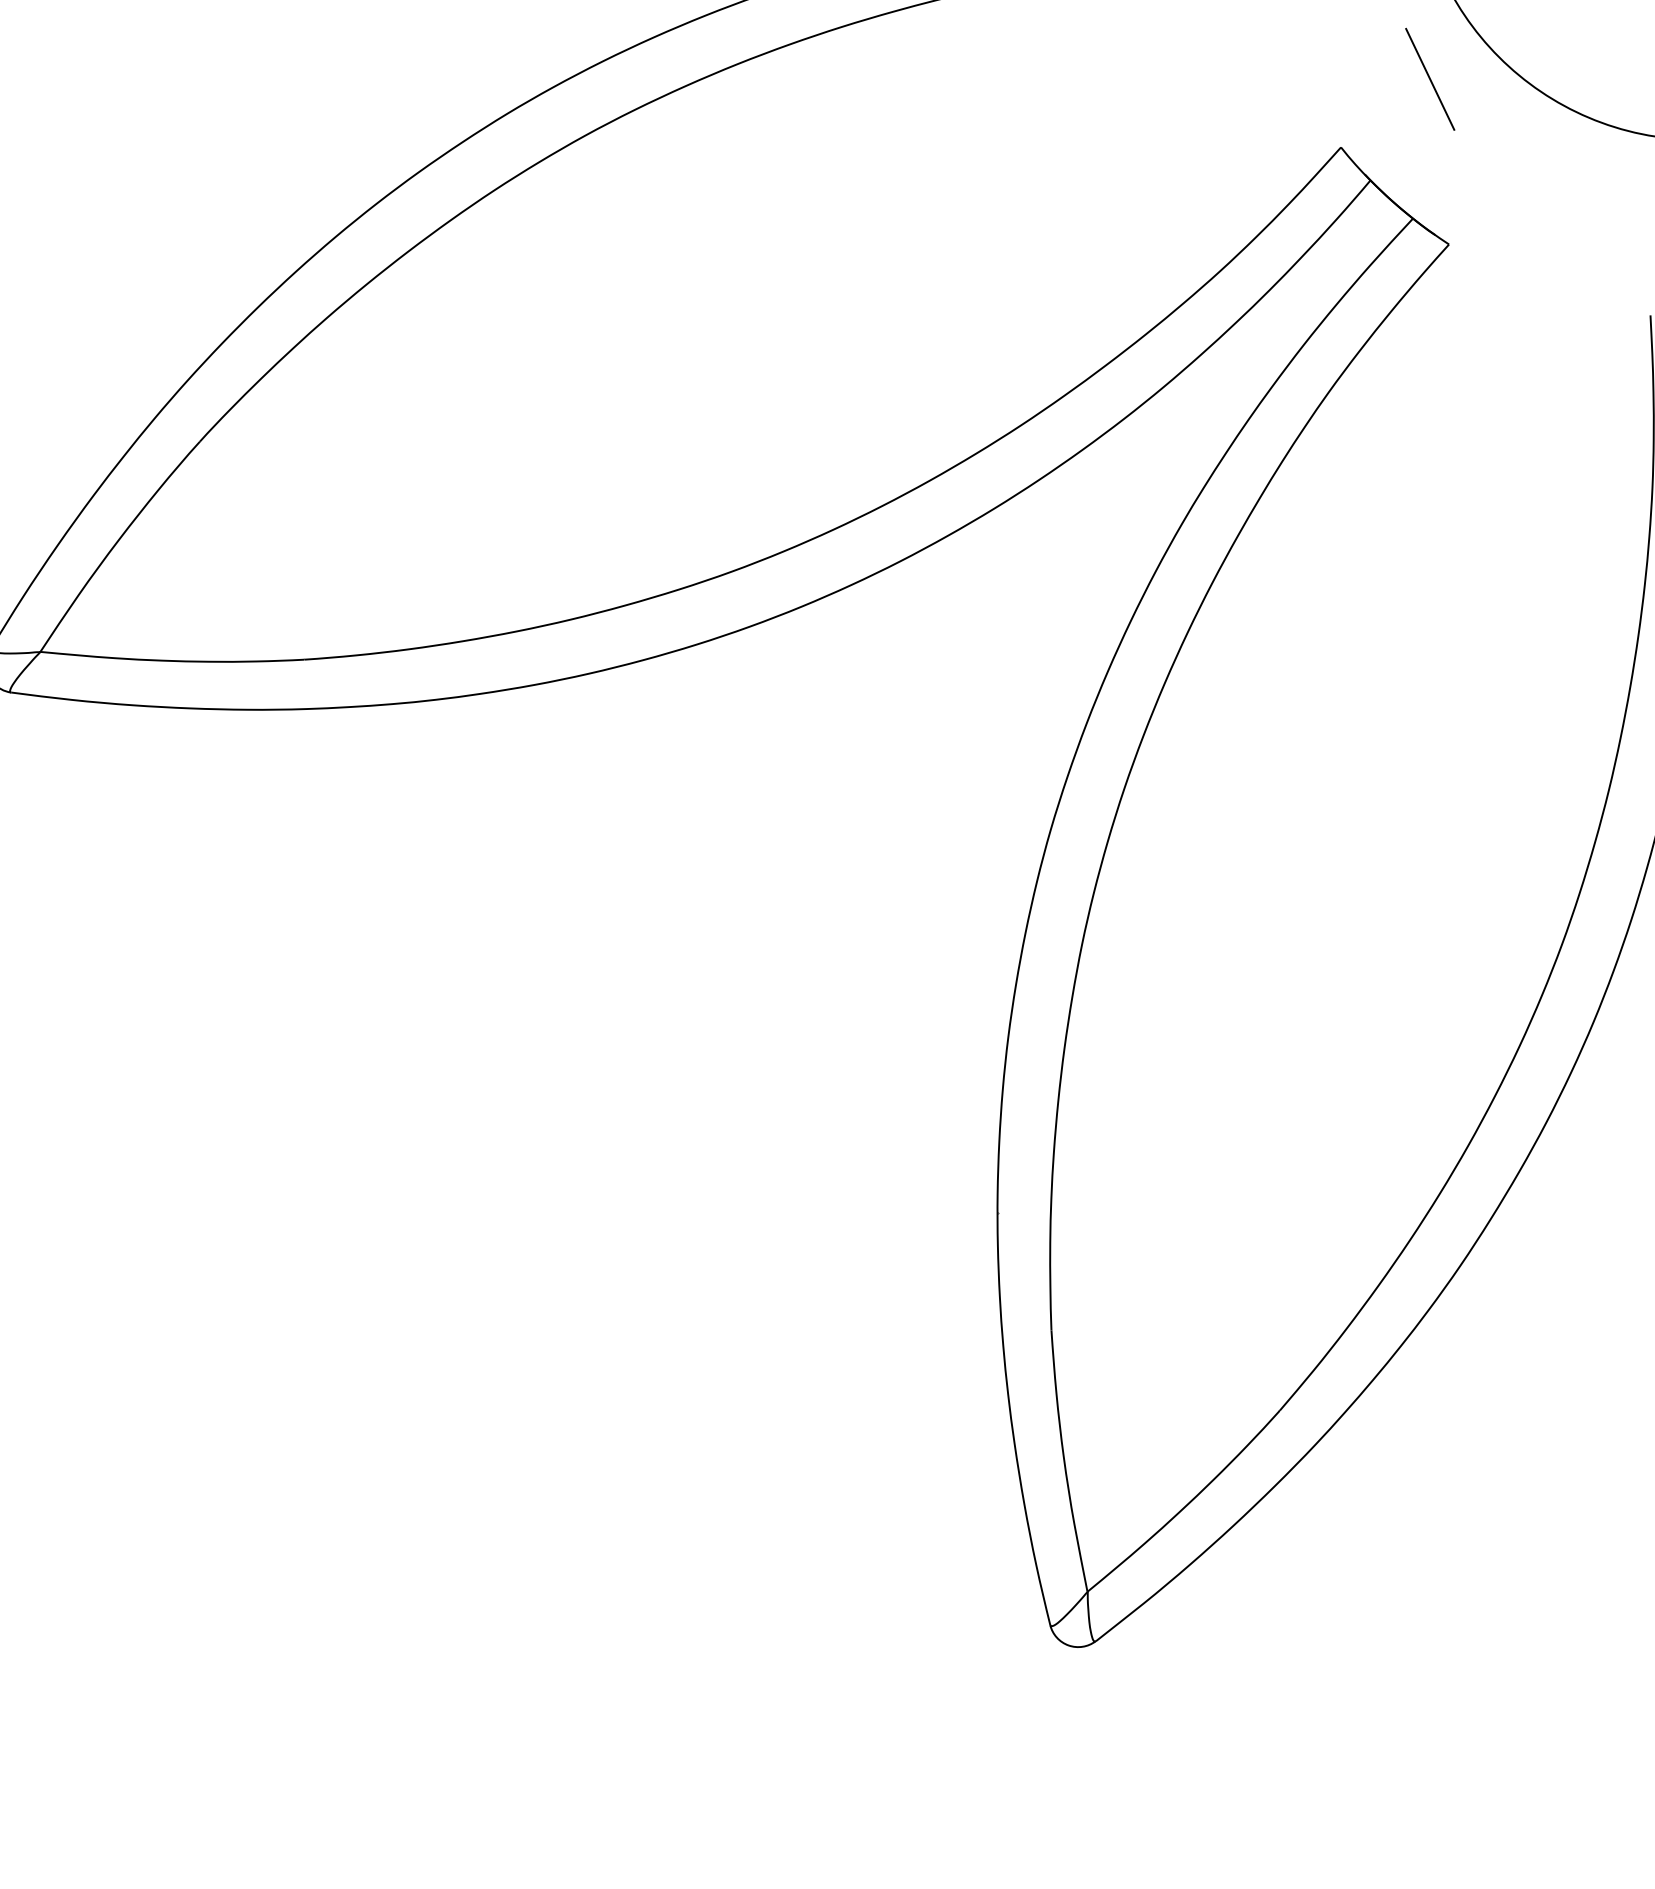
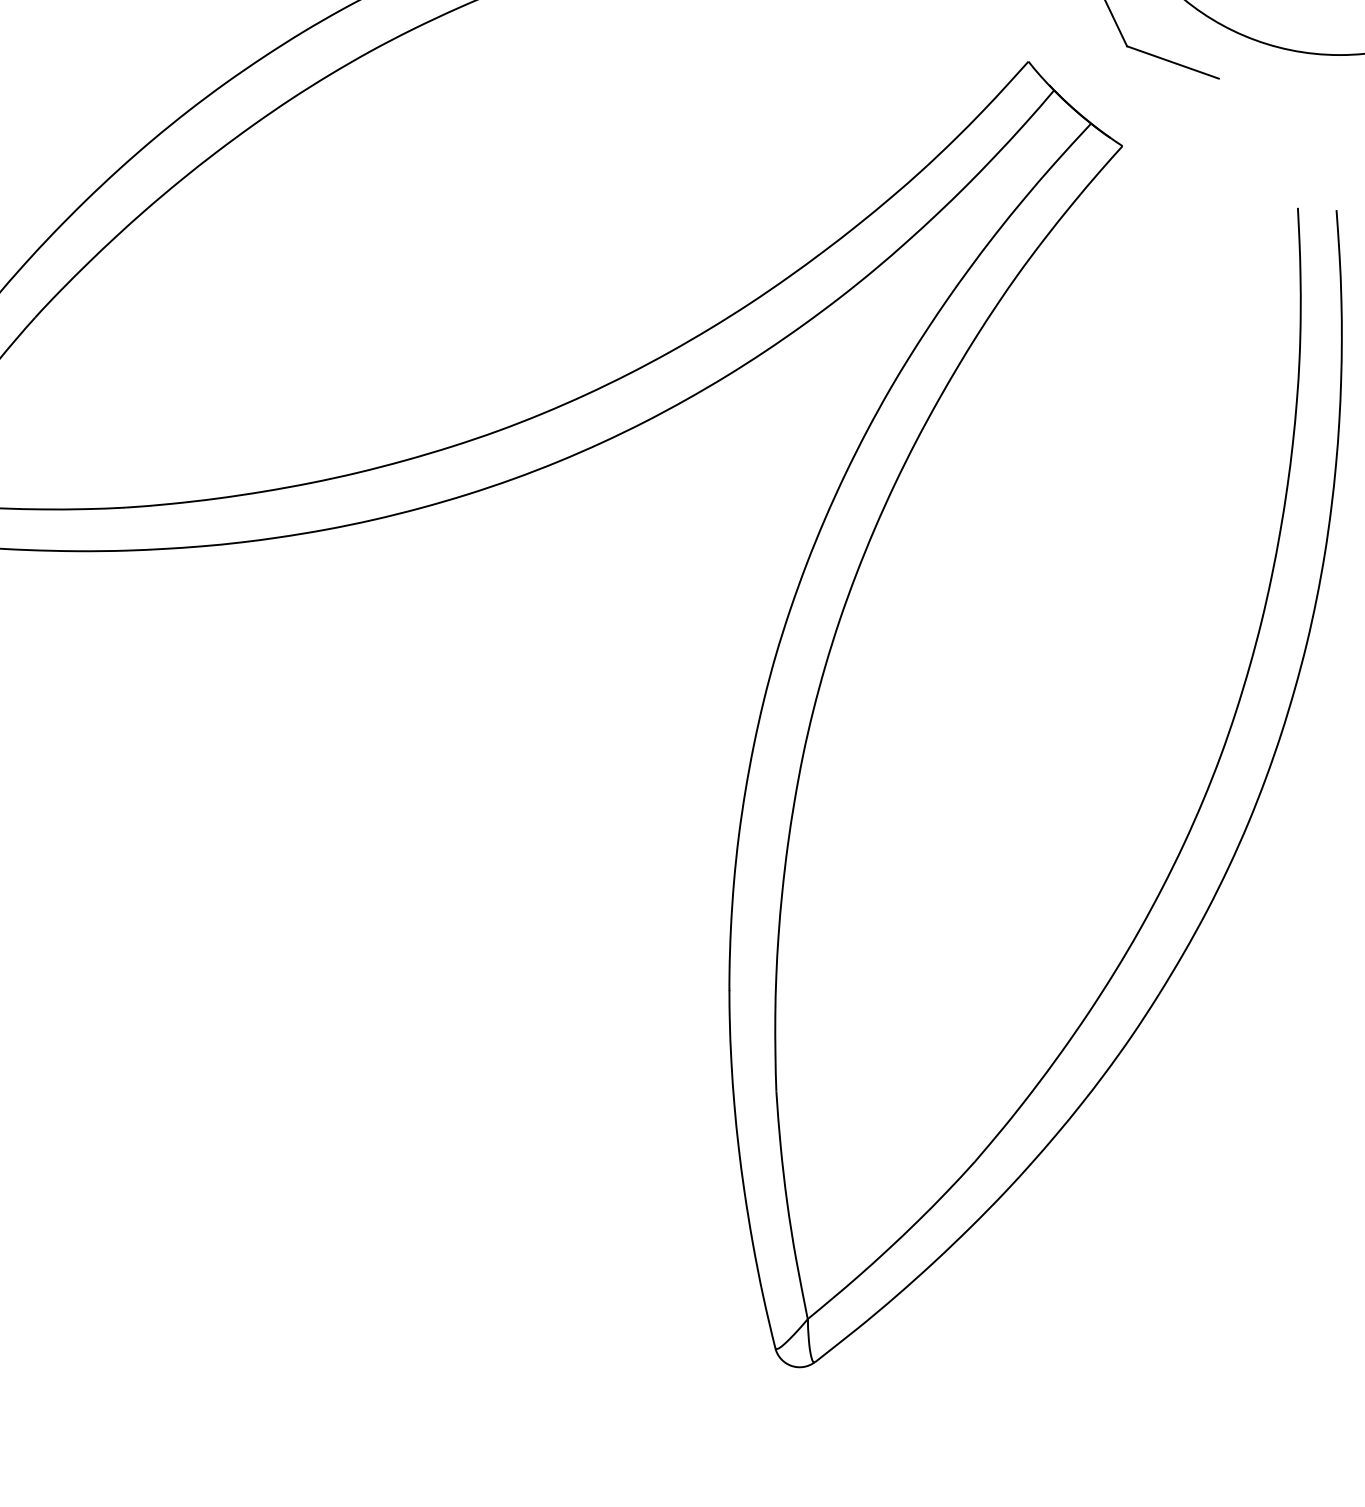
line: (1506, 147) -> (1172, 61), added

